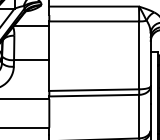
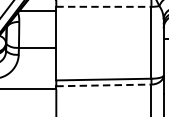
line: (94, 21) -> (104, 6), solid -> dashed
line: (94, 95) -> (104, 85), solid -> dashed

